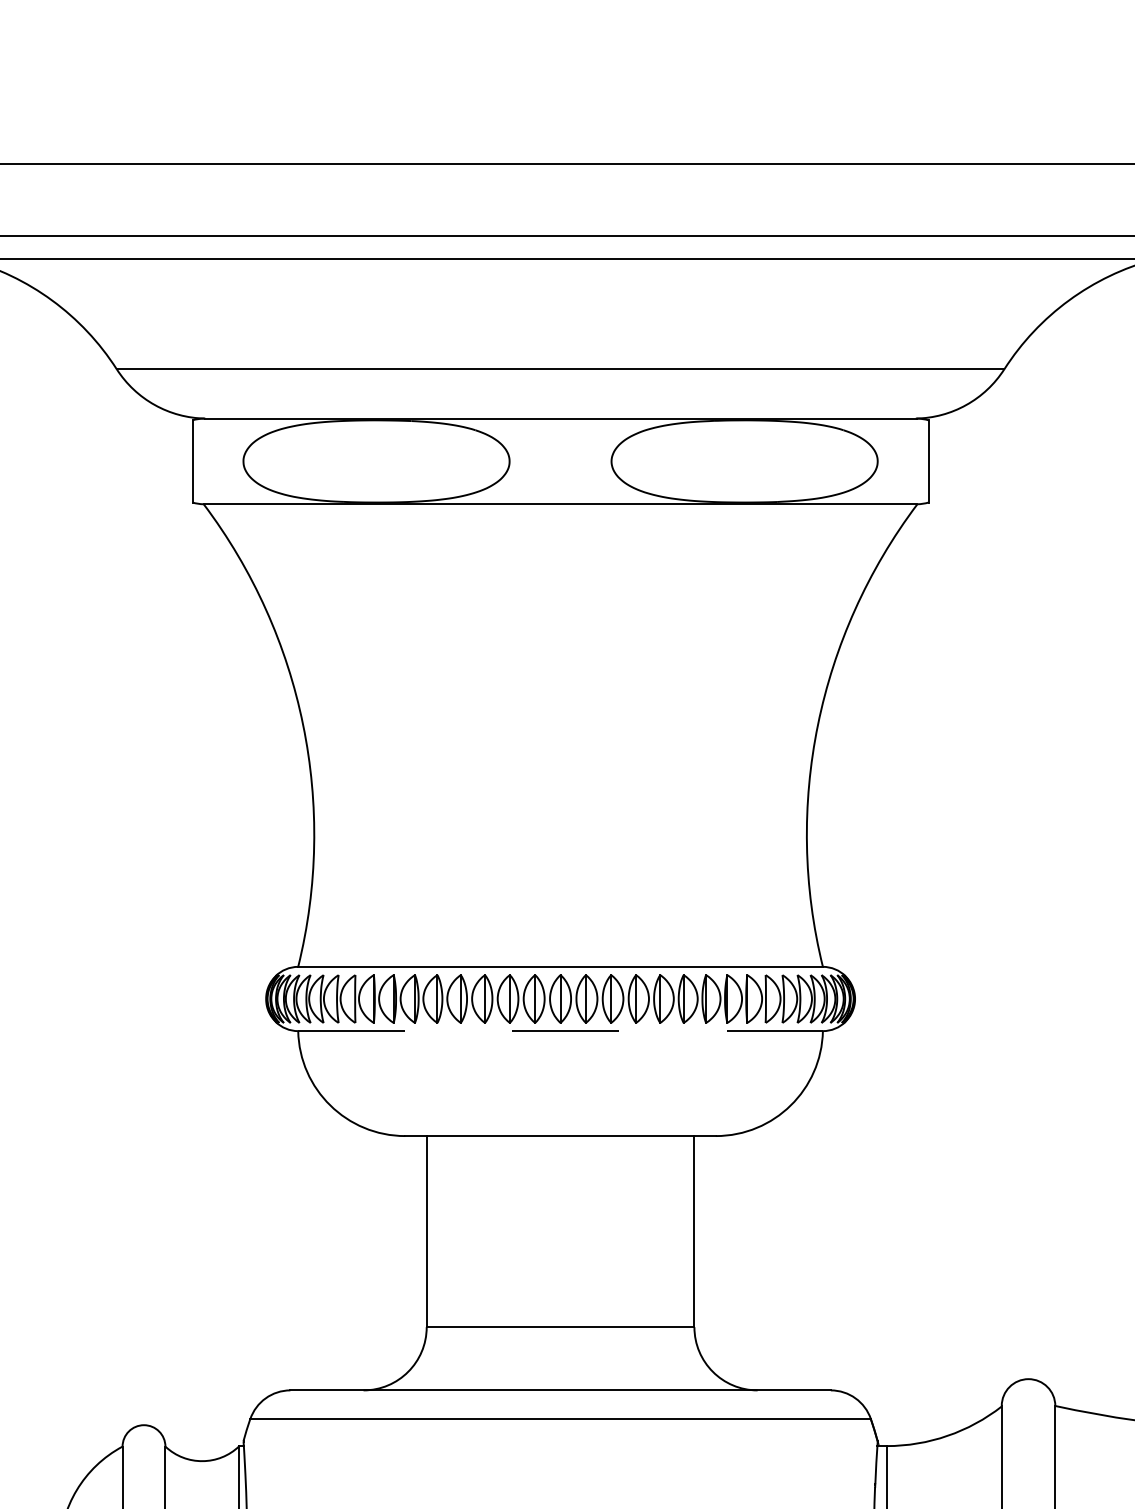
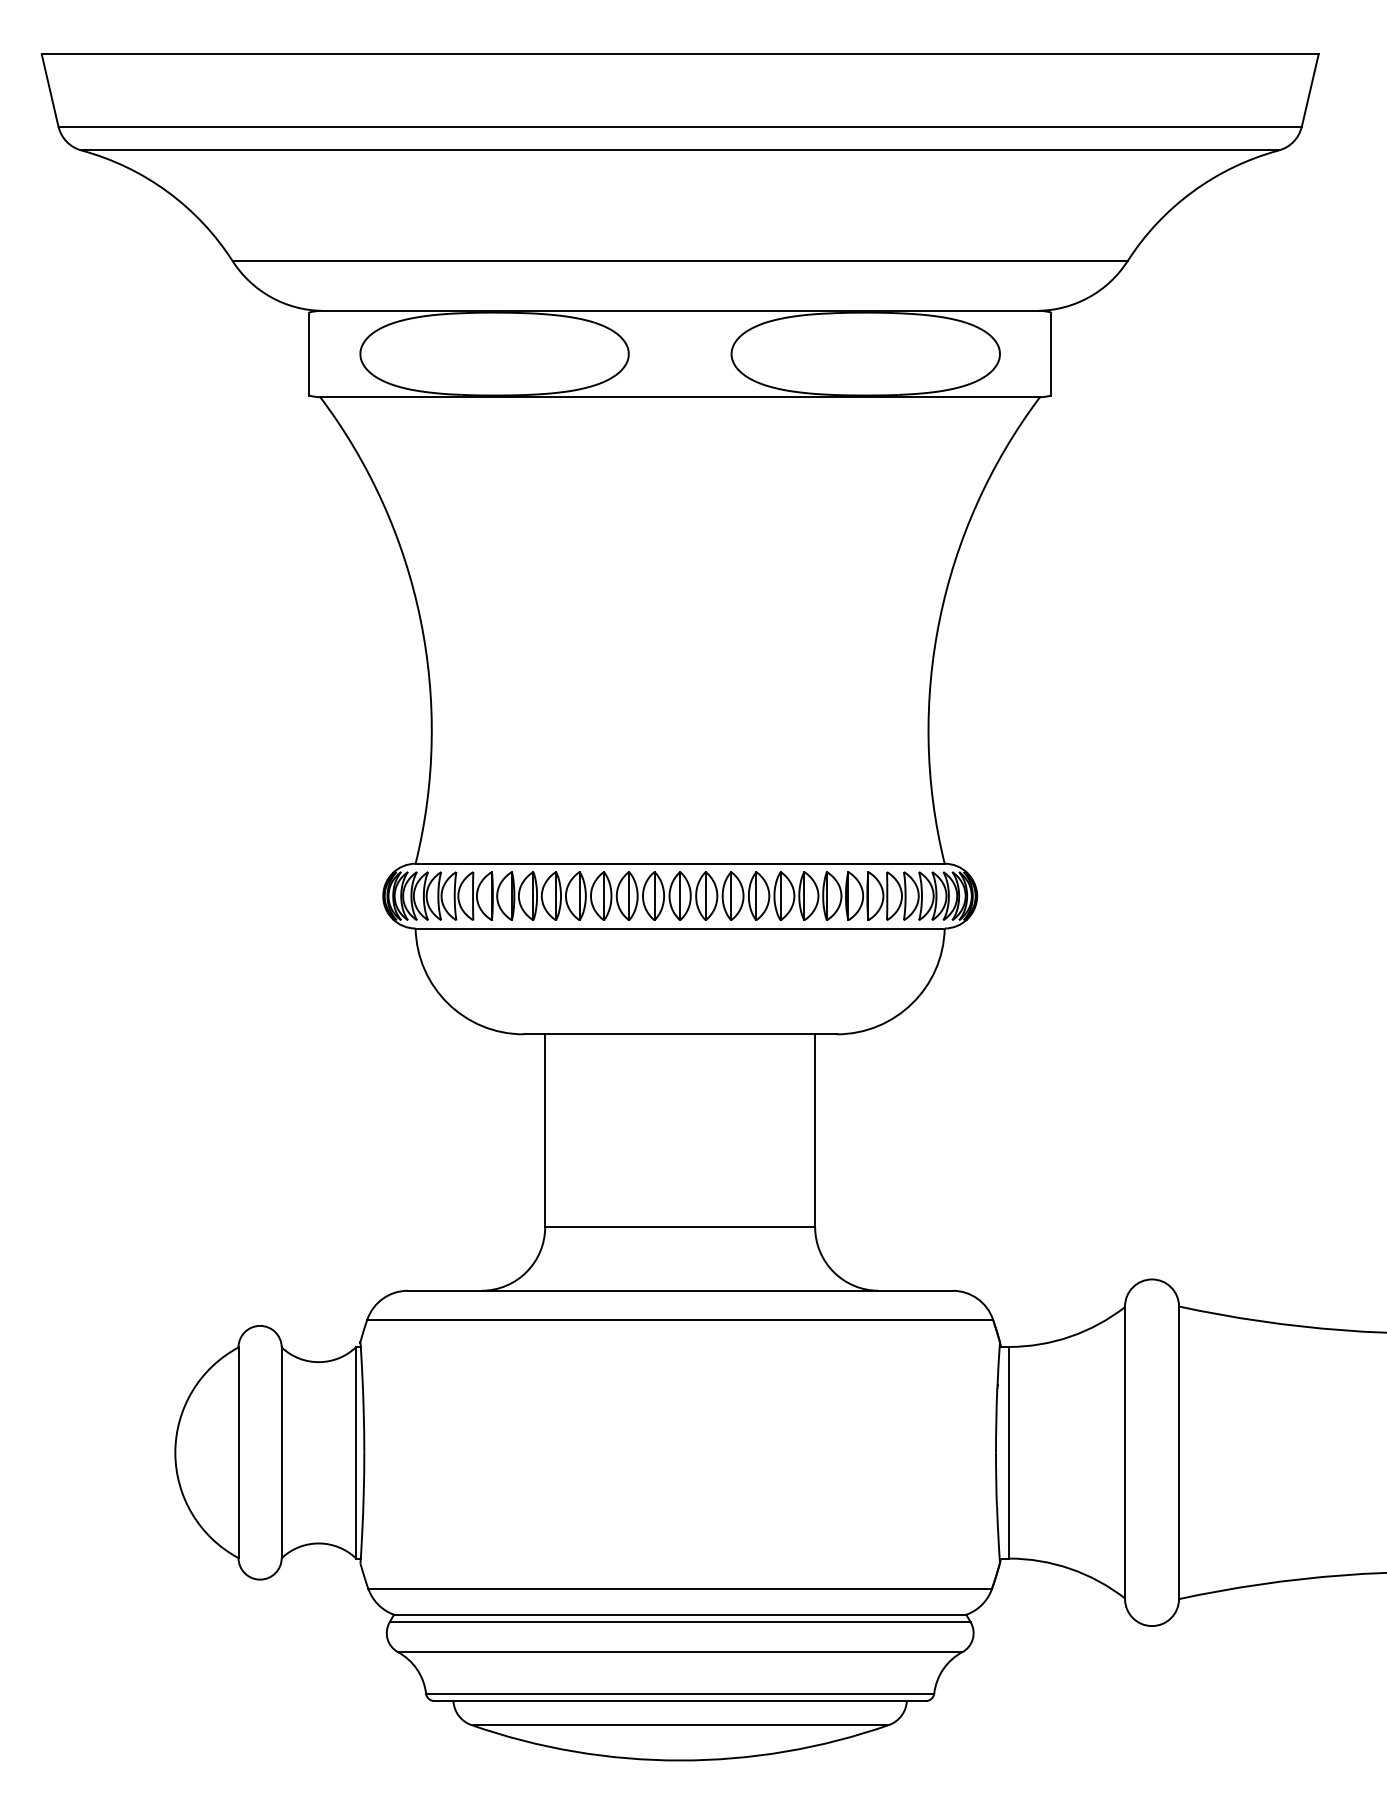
line: (560, 1031) -> (680, 928), dashed -> solid

